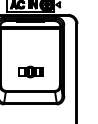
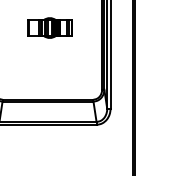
part: (30, 71) -> (49, 27), moved

